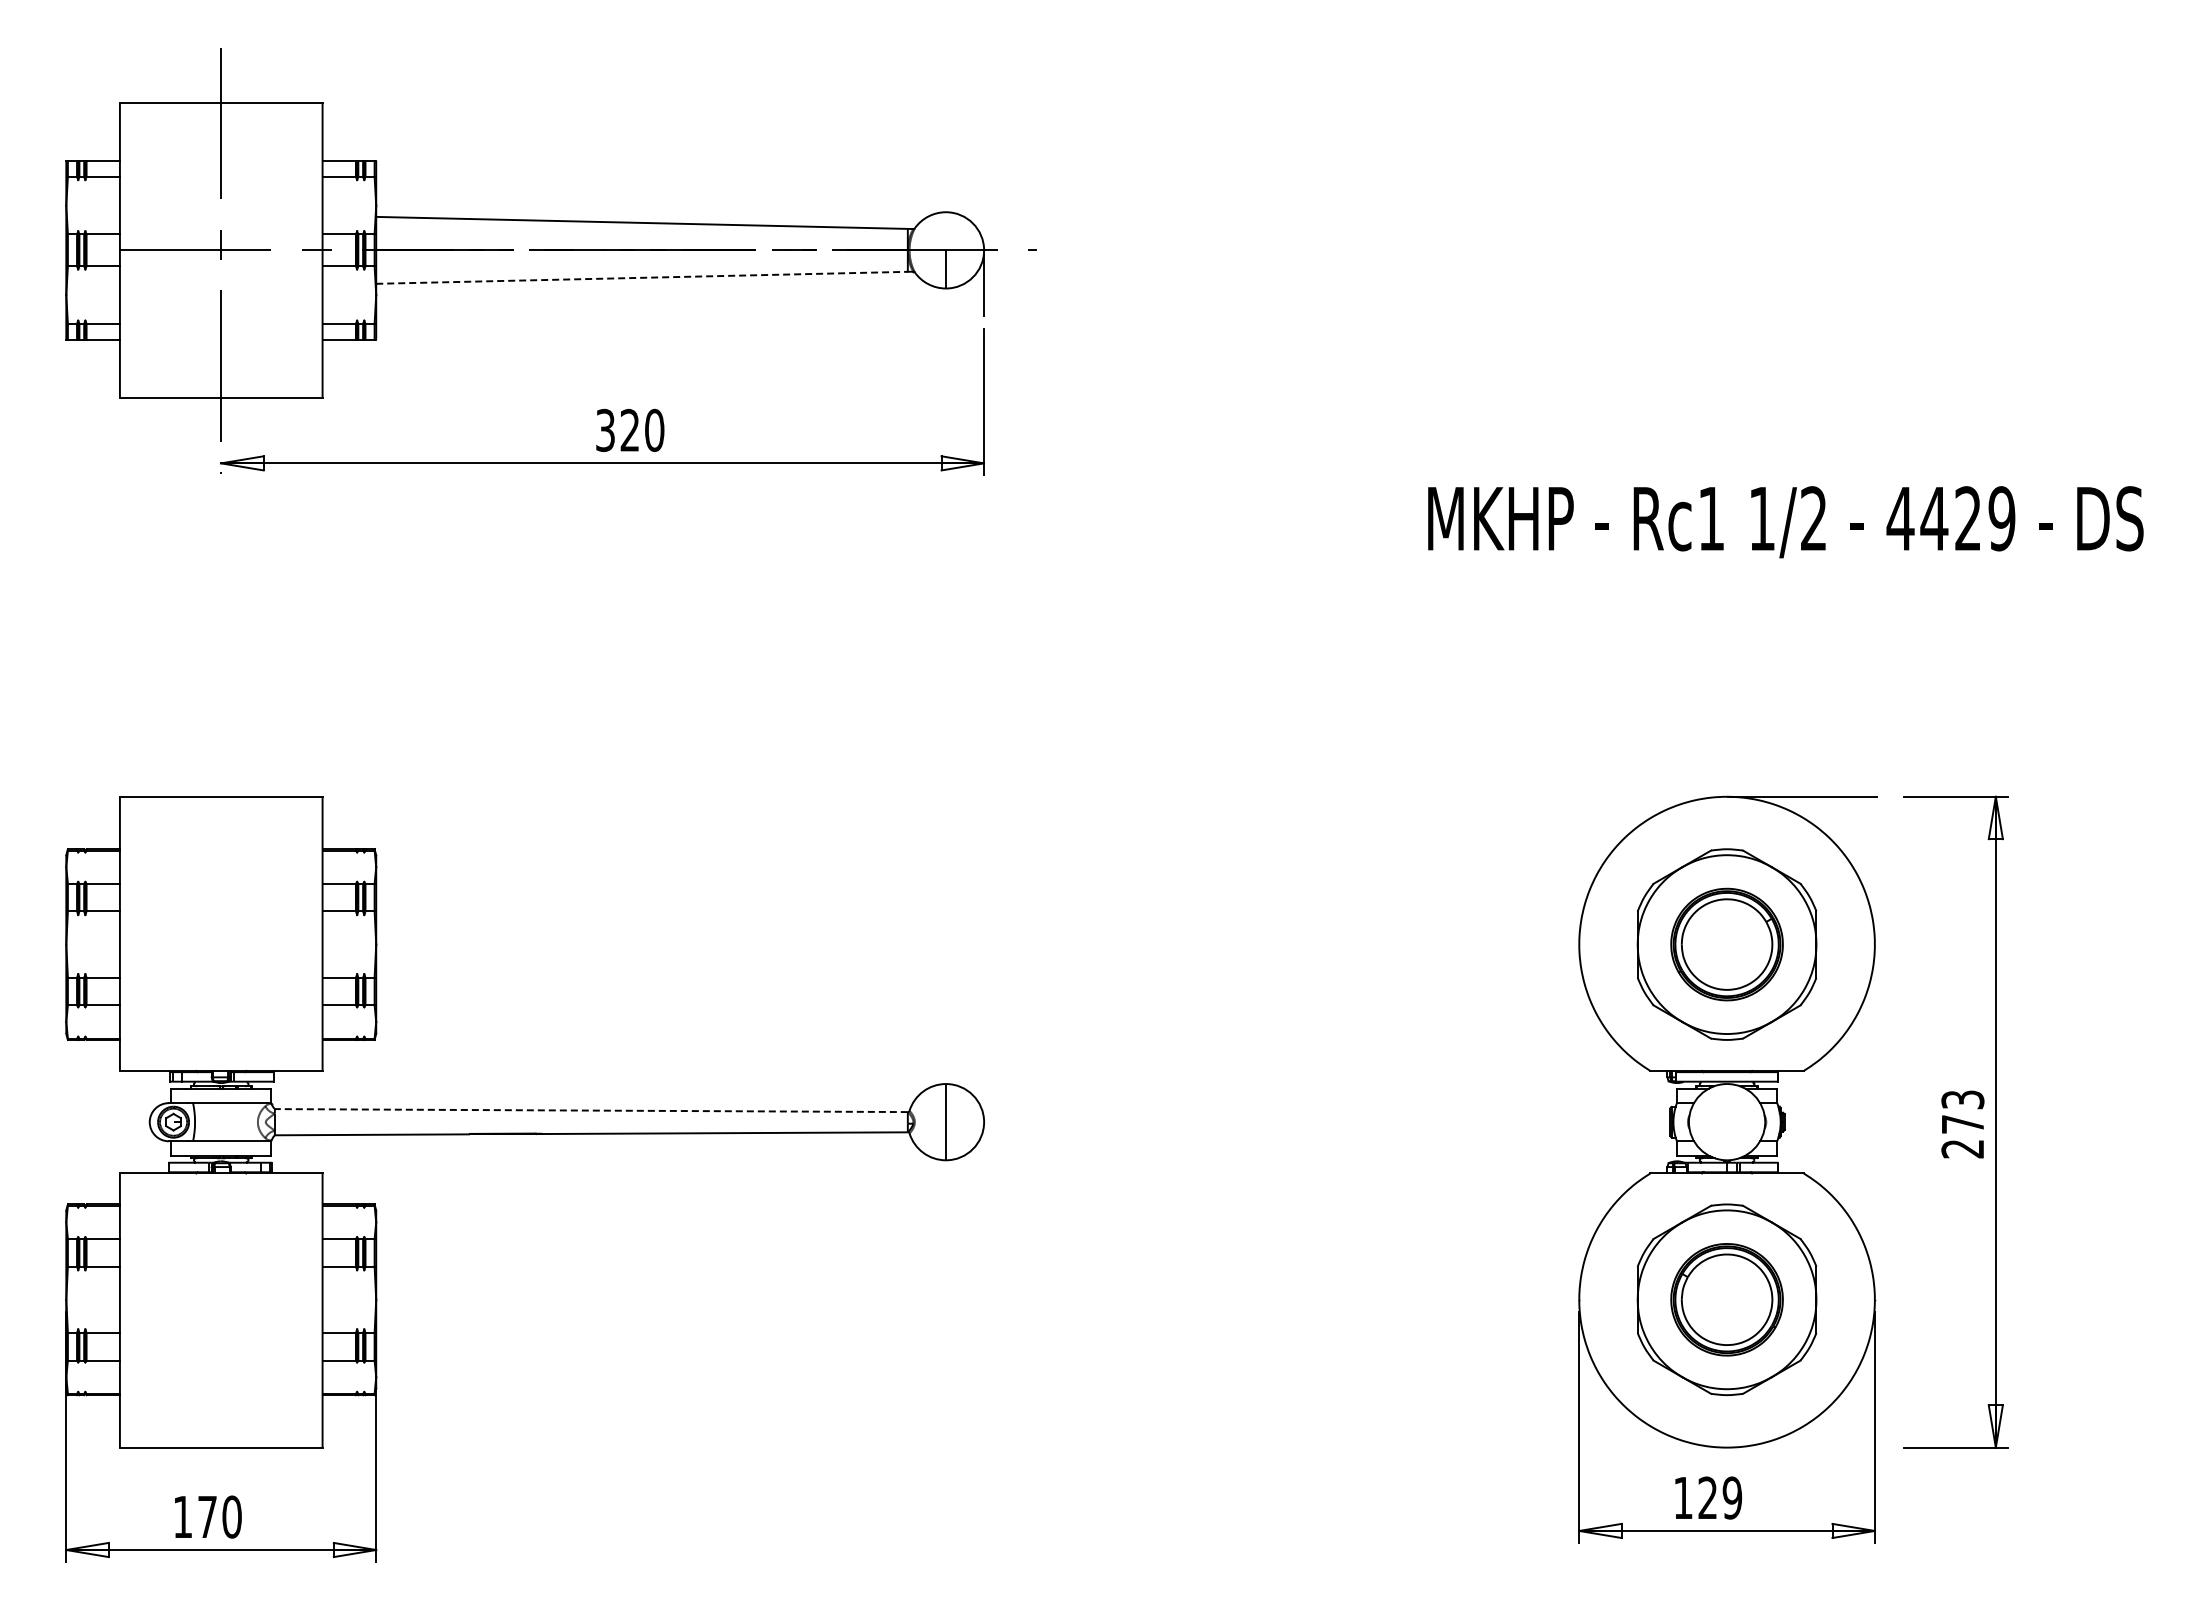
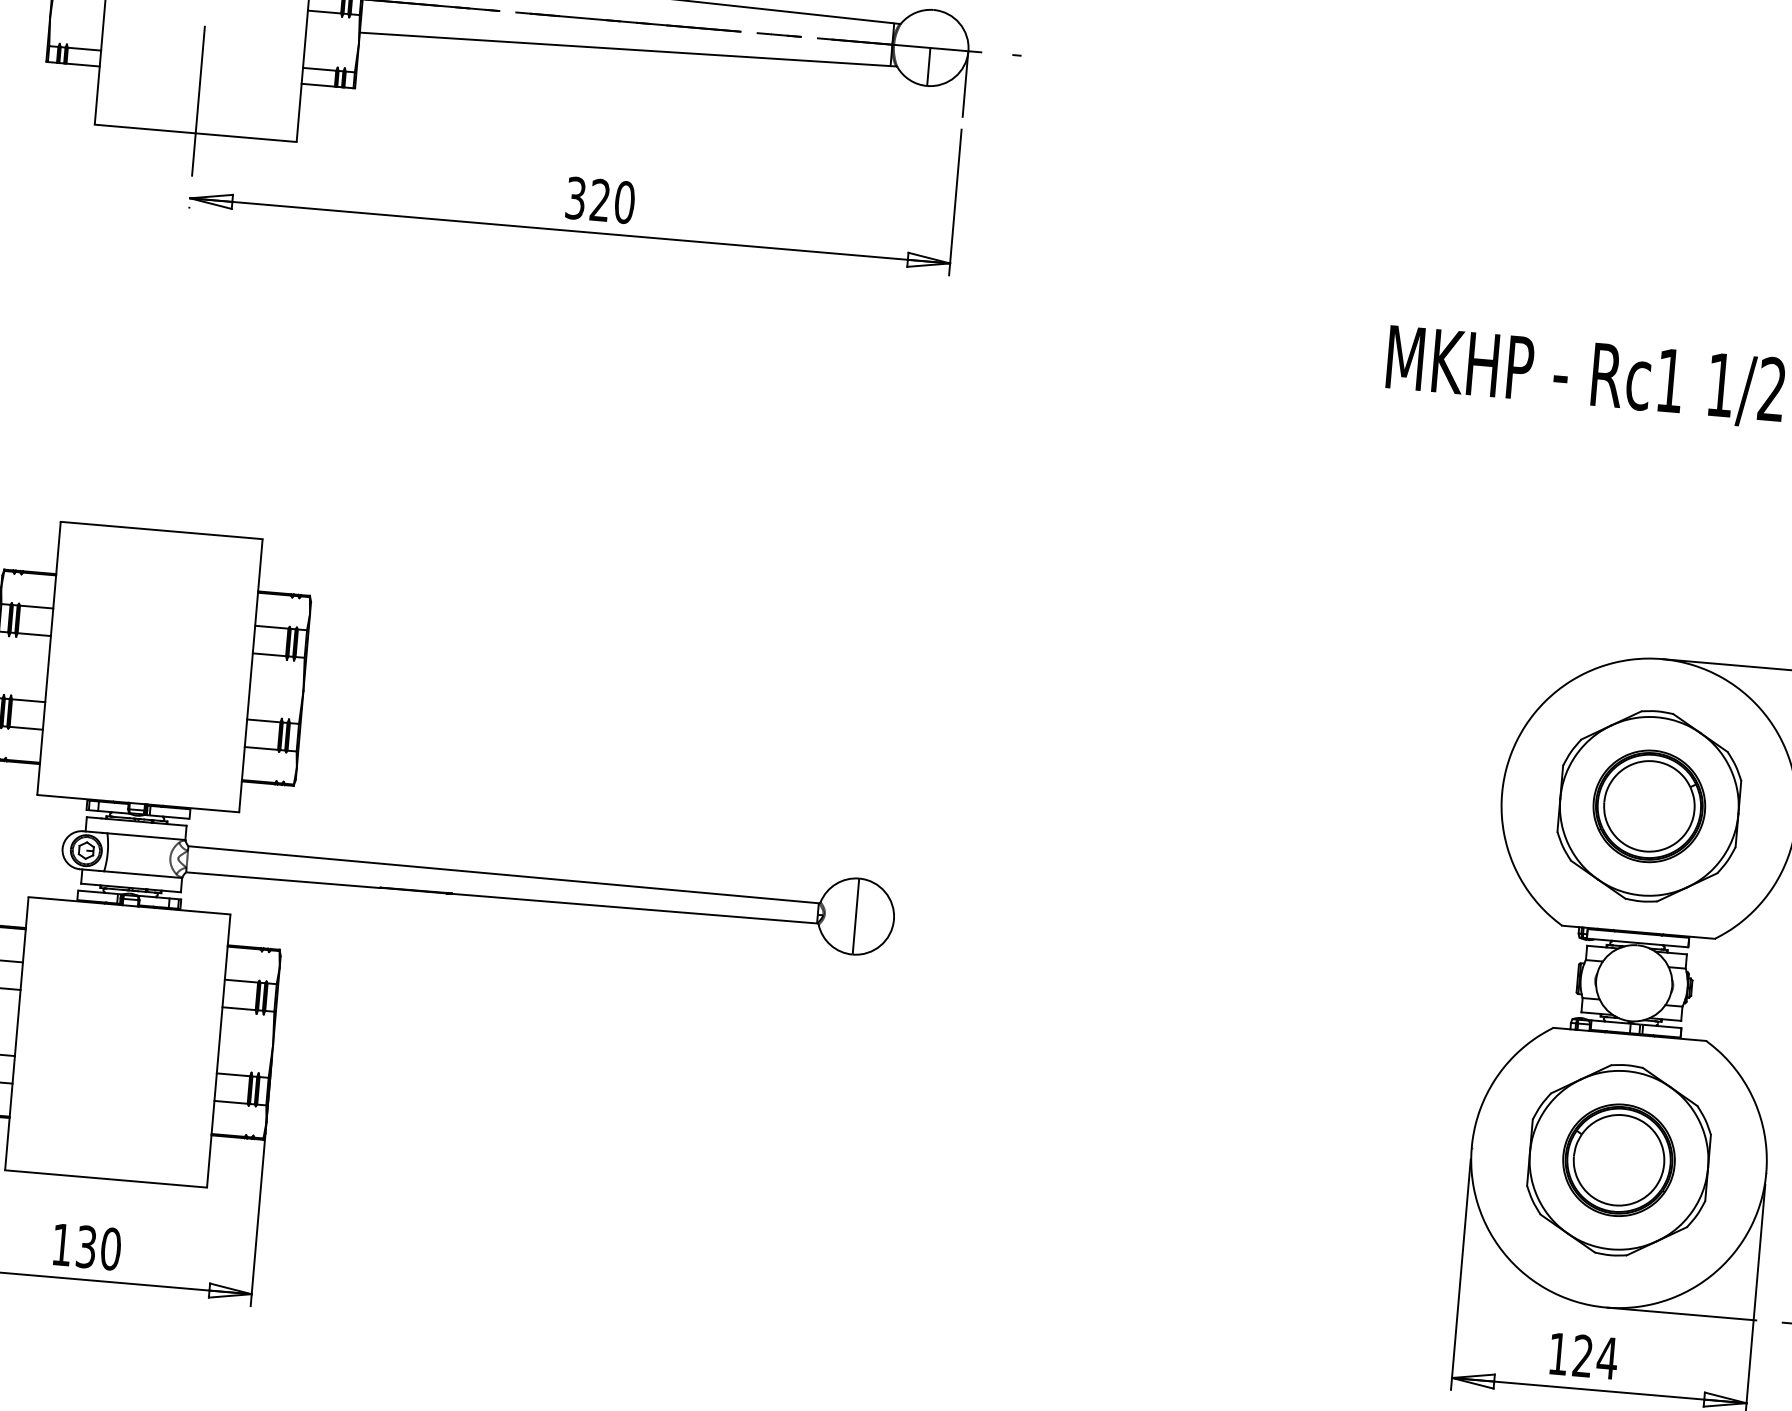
line: (641, 277) -> (624, 49), dashed -> solid
line: (590, 1110) -> (502, 874), dashed -> solid
line: (1809, 1447) -> (1688, 1314), added
text: (1732, 1497) -> (1607, 1357), 129 -> 124
text: (207, 1516) -> (86, 1246), 170 -> 130

